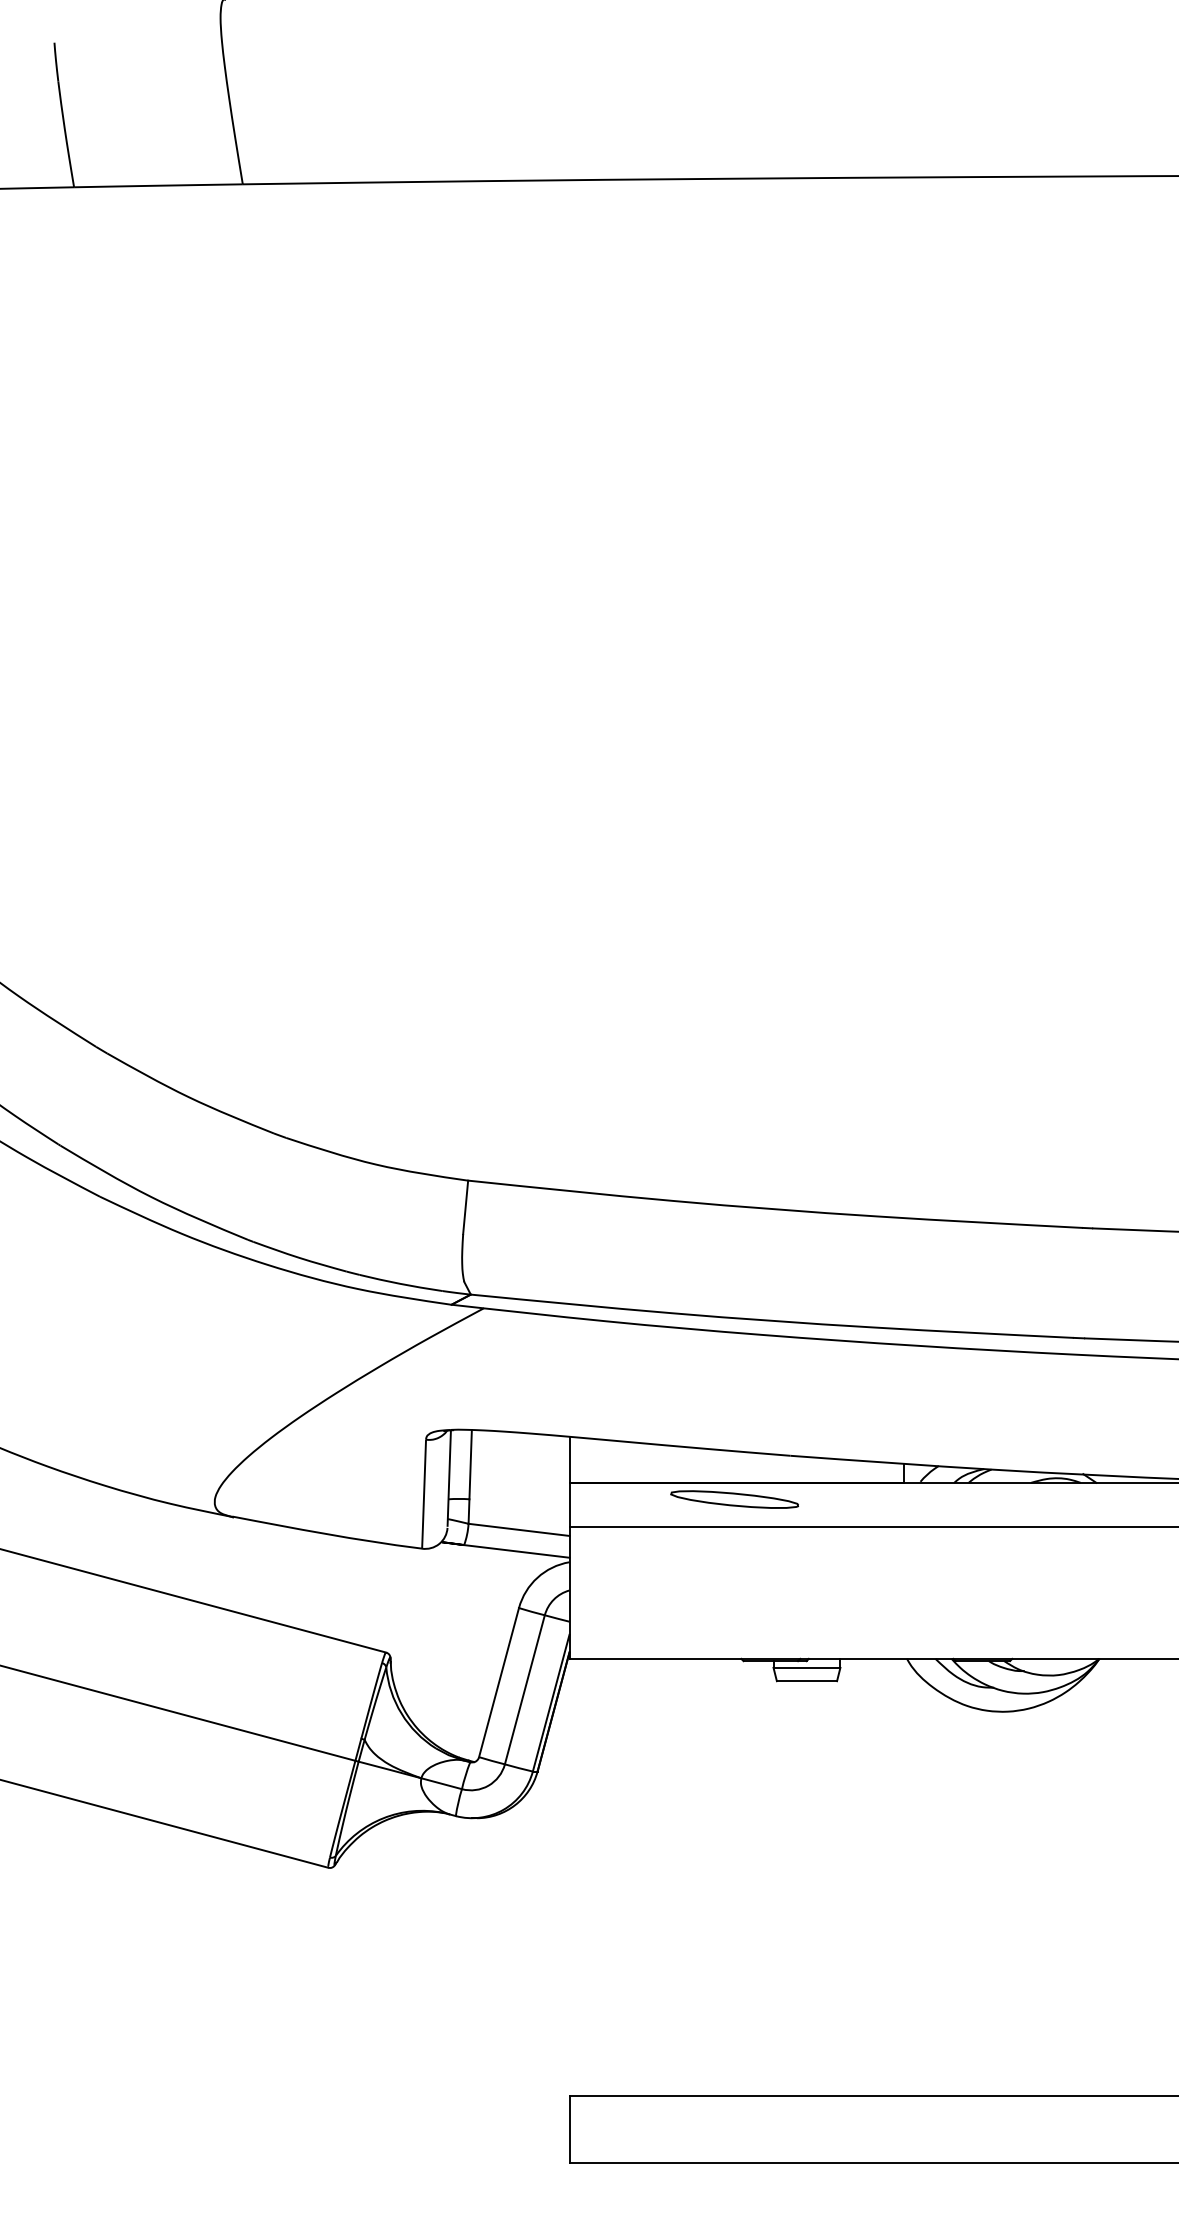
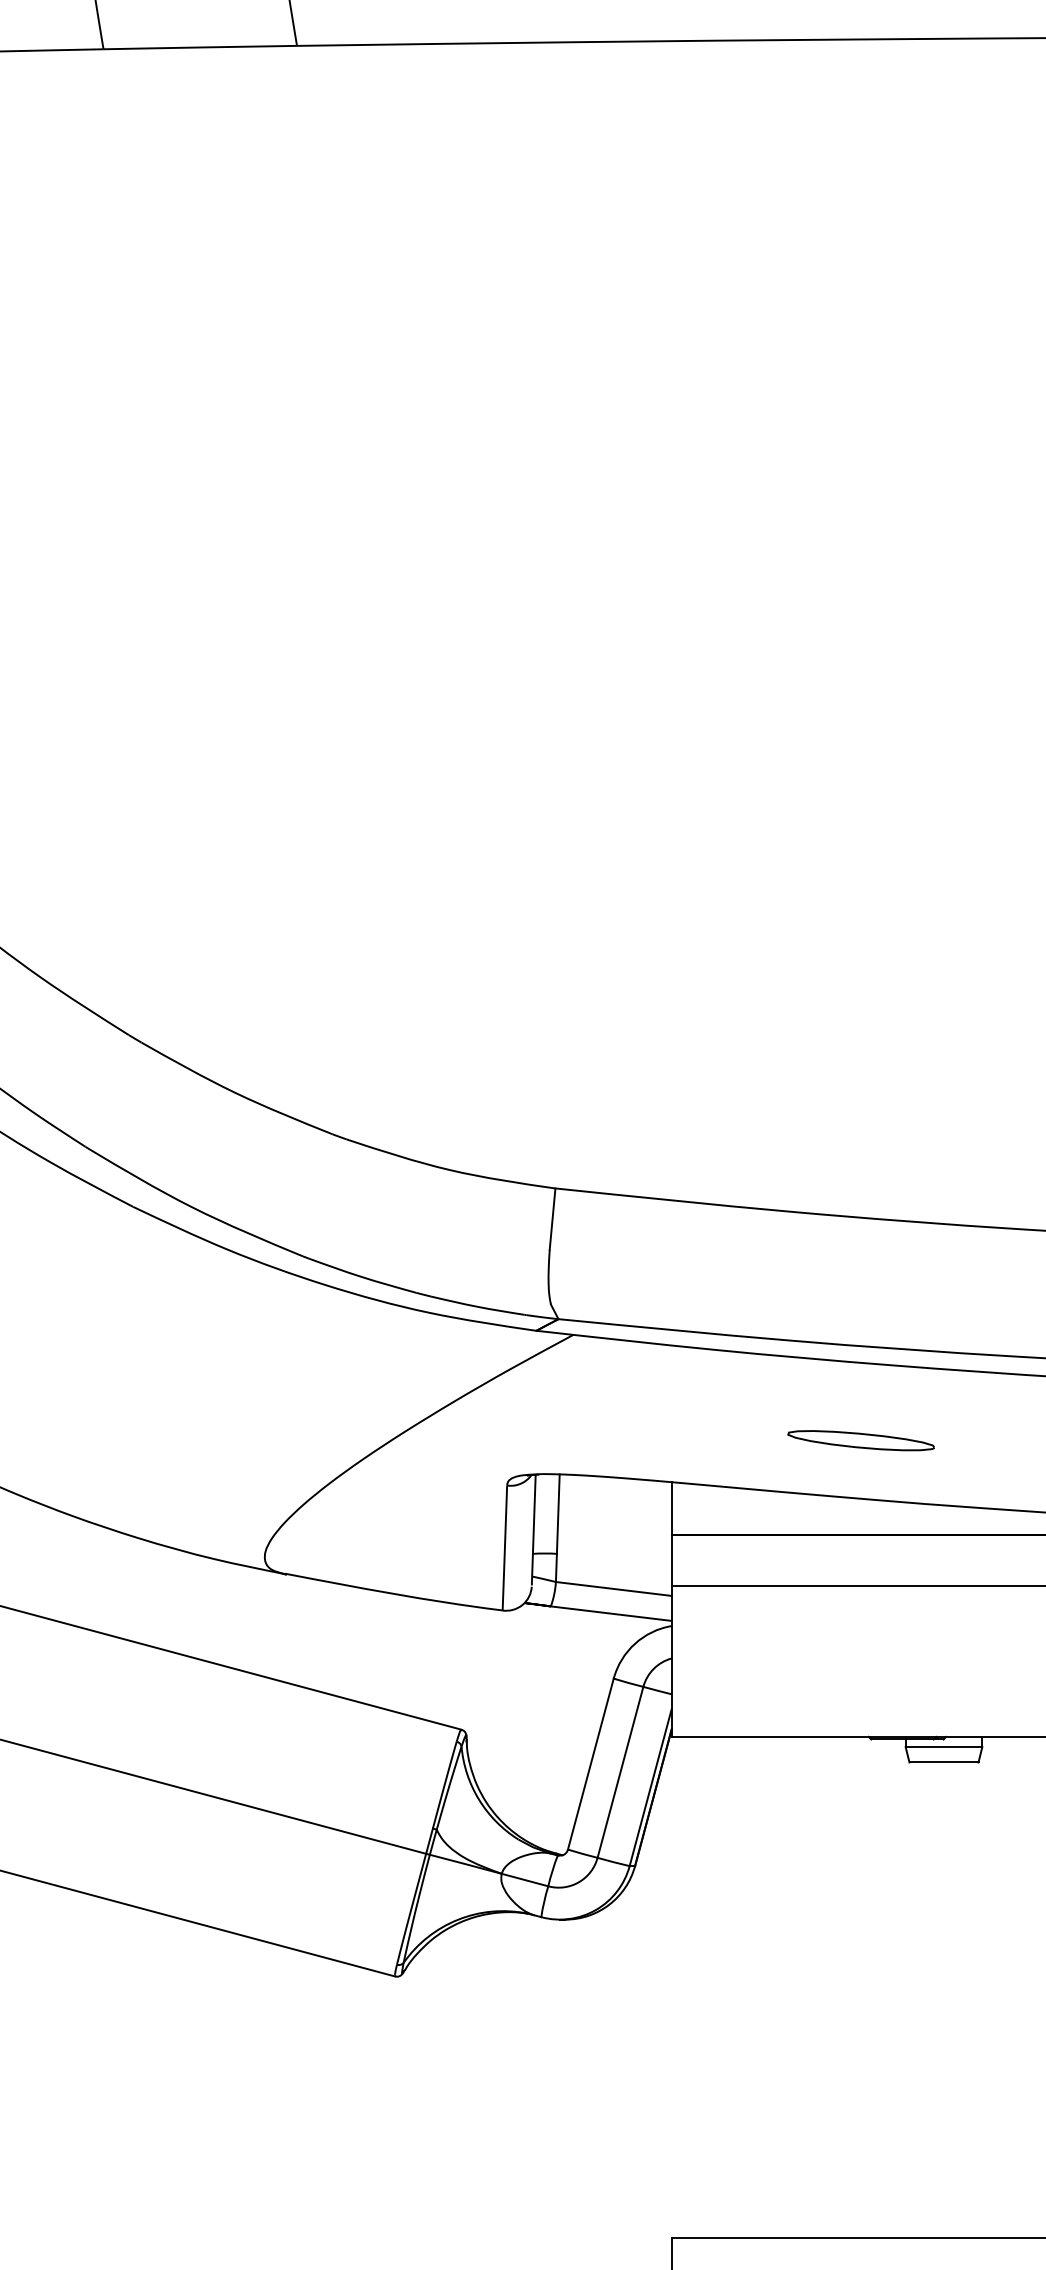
curve: (734, 1494) -> (860, 1434), moved

